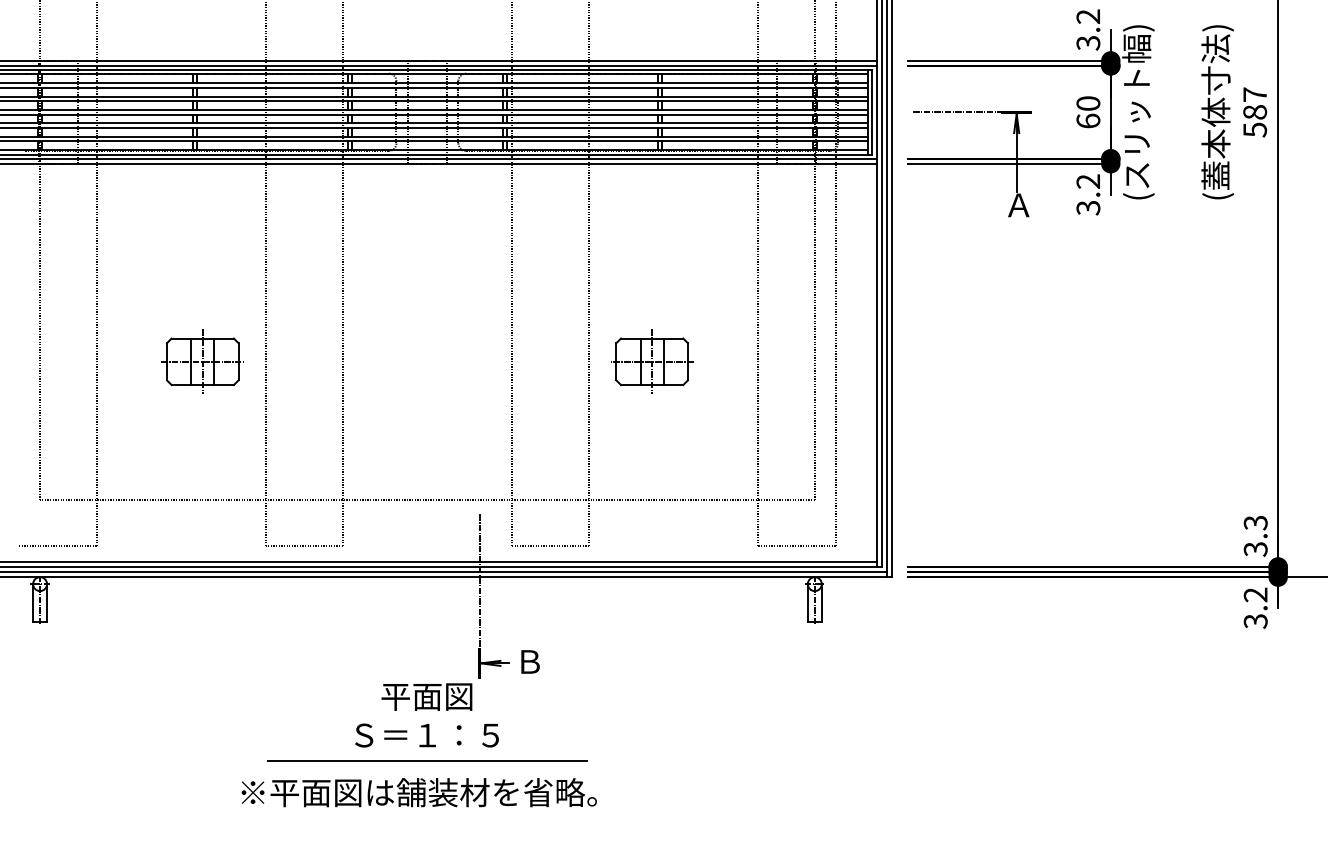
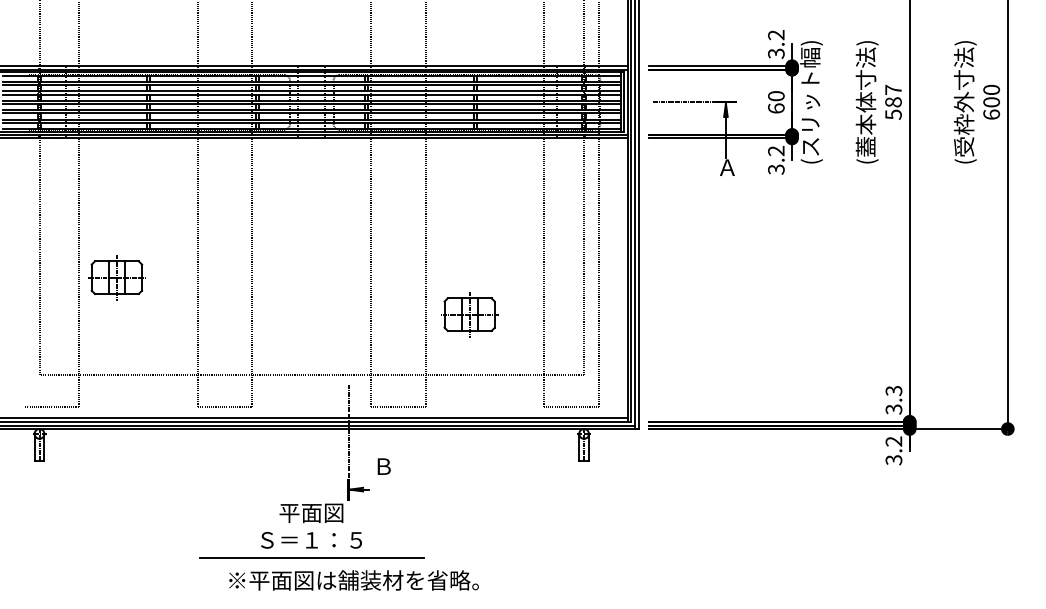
part: (202, 361) -> (116, 277), moved
part: (651, 361) -> (469, 314), moved
text: (529, 661) -> (383, 466), moved
text: (418, 792) -> (353, 580), moved

